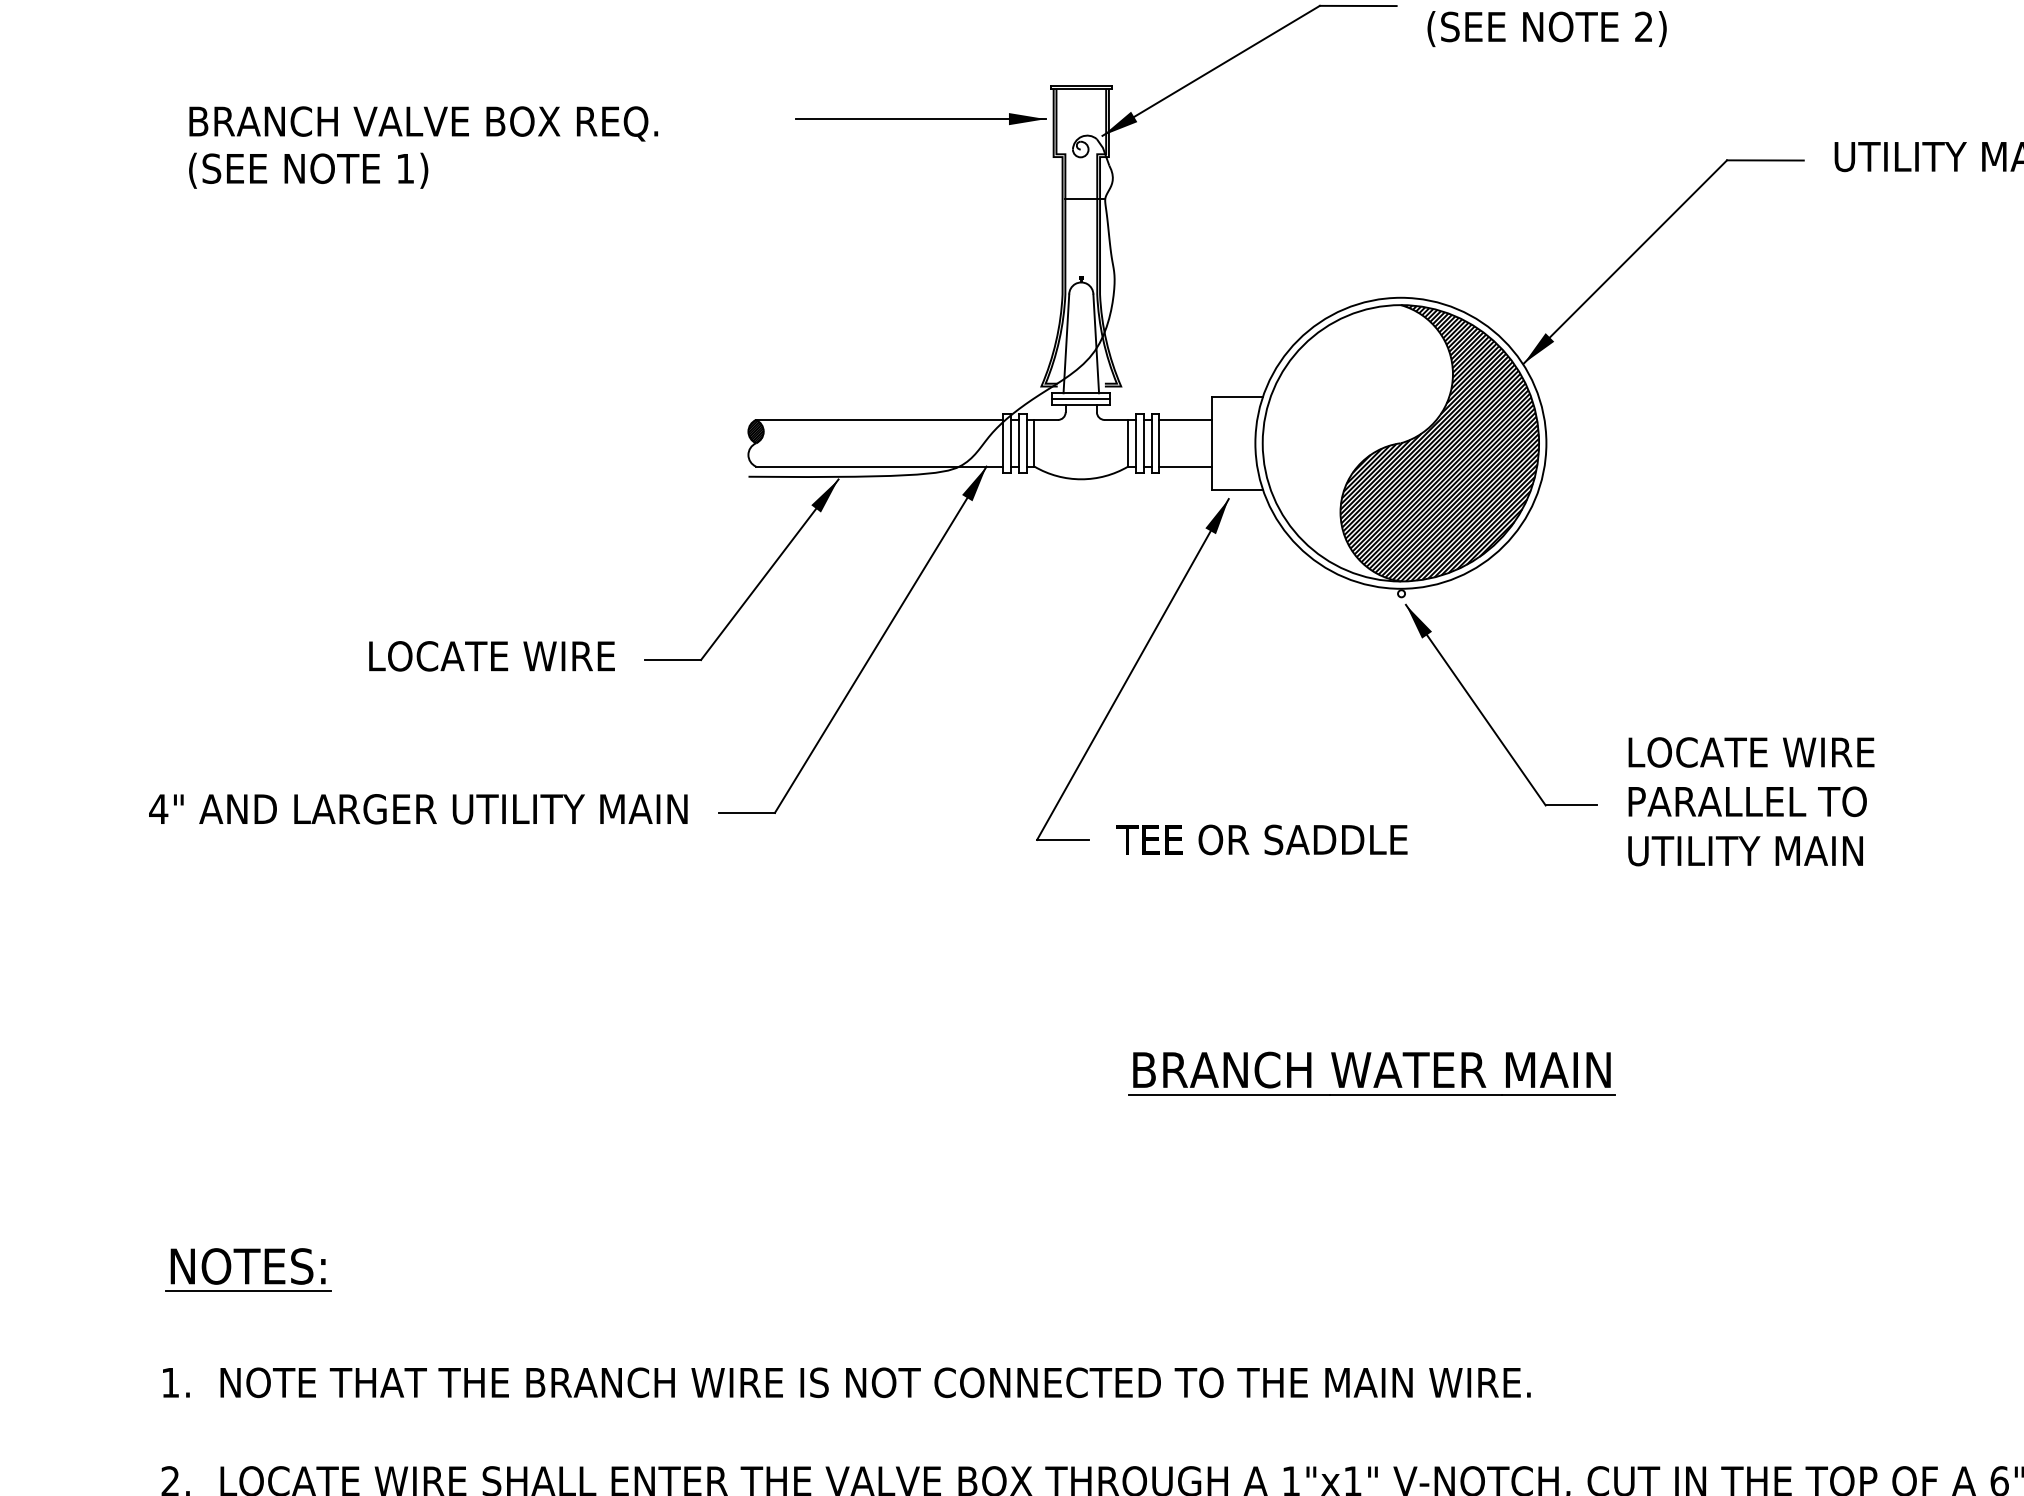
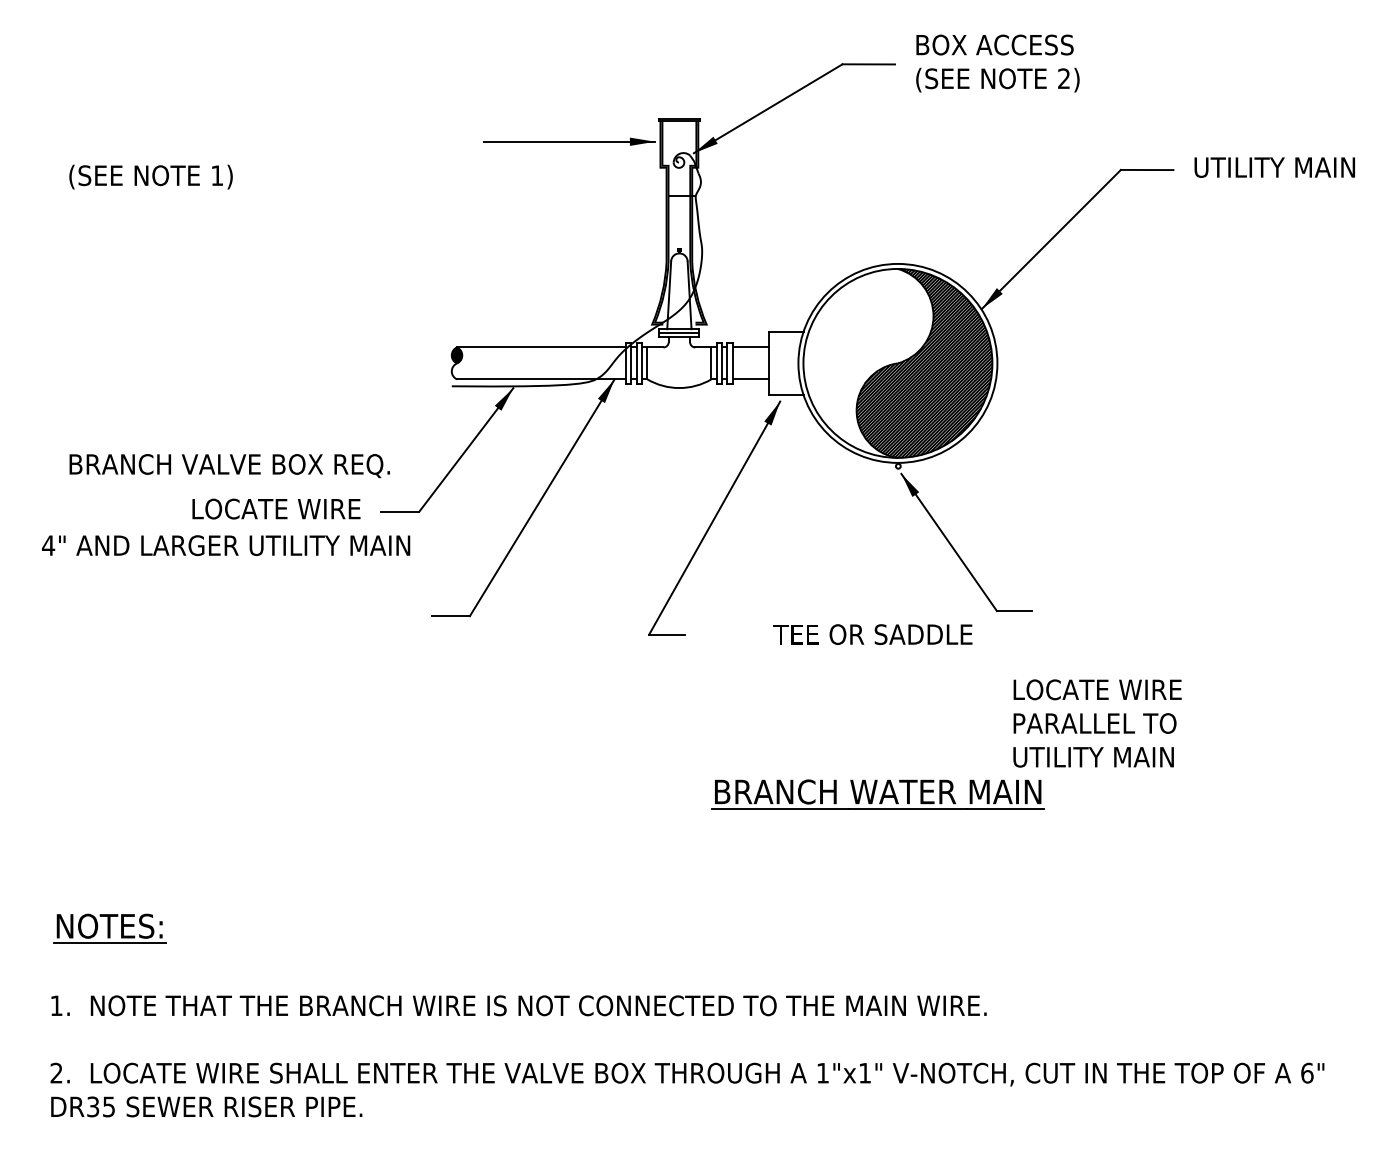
text: (423, 124) -> (229, 466), moved
text: (1751, 801) -> (1097, 723), moved
text: (418, 809) -> (226, 545), moved
text: (1261, 839) -> (872, 634), moved

